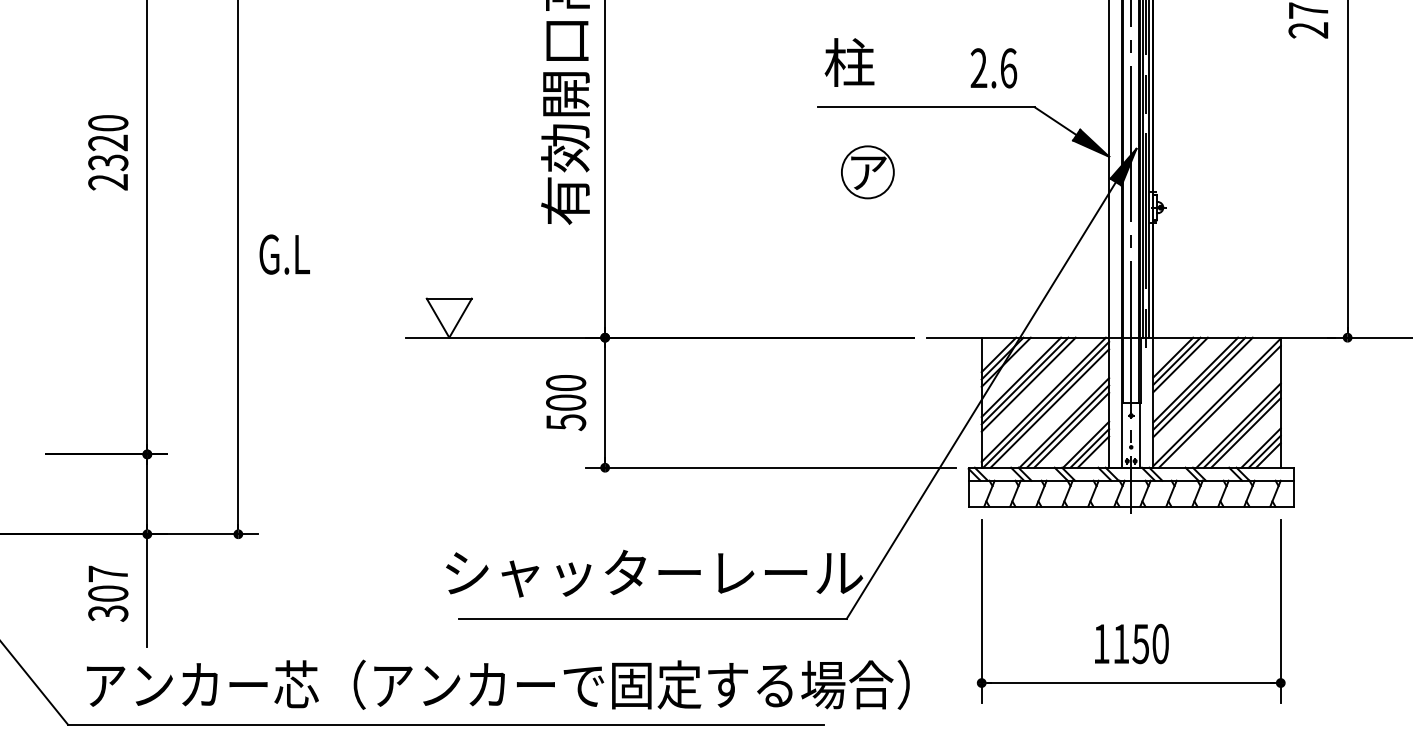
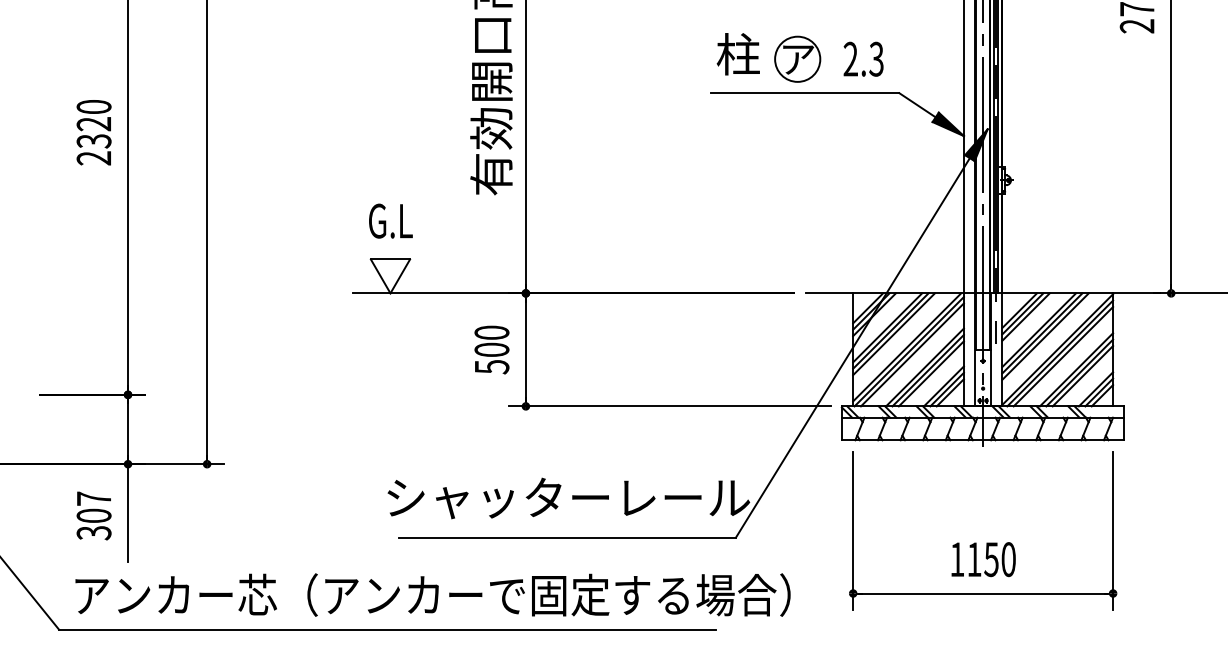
text: (1008, 68) -> (876, 59), 2.6 -> 2.3
part: (867, 172) -> (797, 59), moved
text: (284, 254) -> (390, 221), moved
line: (1146, 382) -> (996, 332), added
line: (1223, 410) -> (1063, 356), added

